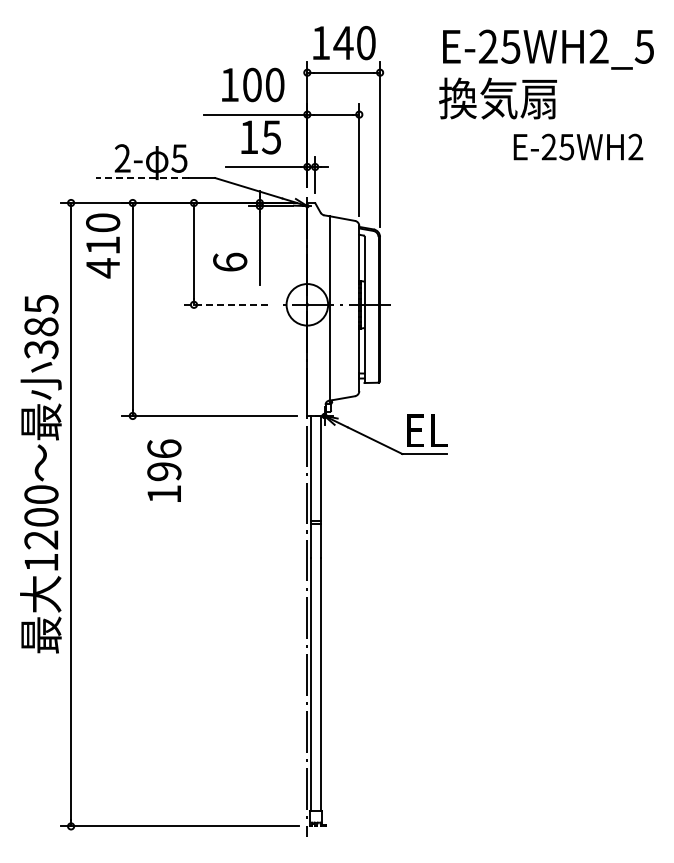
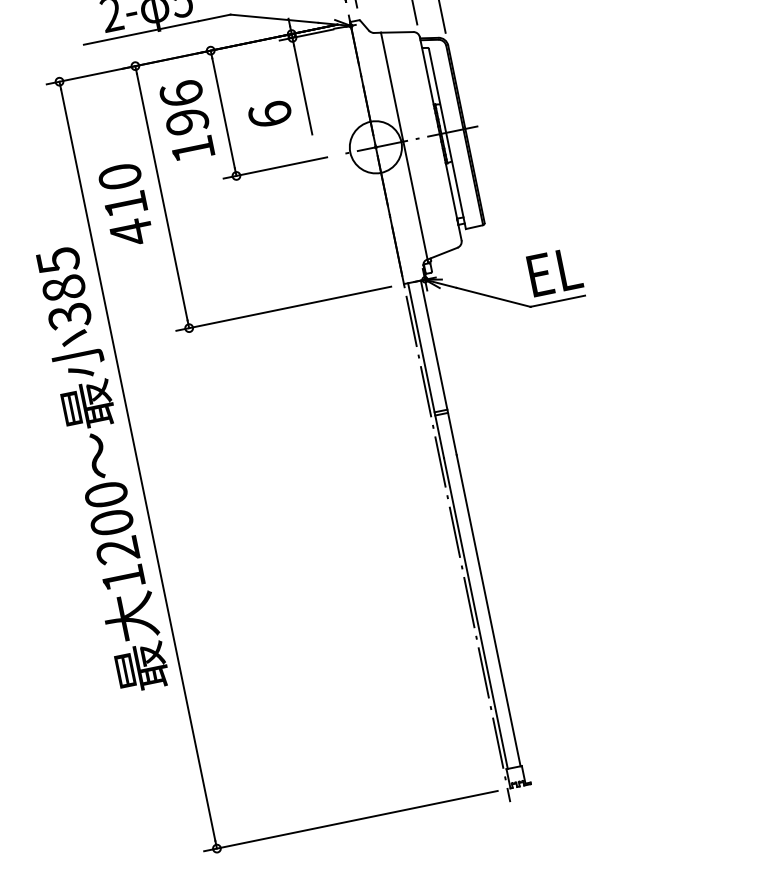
line: (142, 178) -> (141, 33), dashed -> solid
text: (103, 245) -> (126, 204), moved
line: (225, 304) -> (275, 167), dashed -> solid
text: (164, 470) -> (187, 120), moved
text: (40, 474) -> (100, 470), moved

